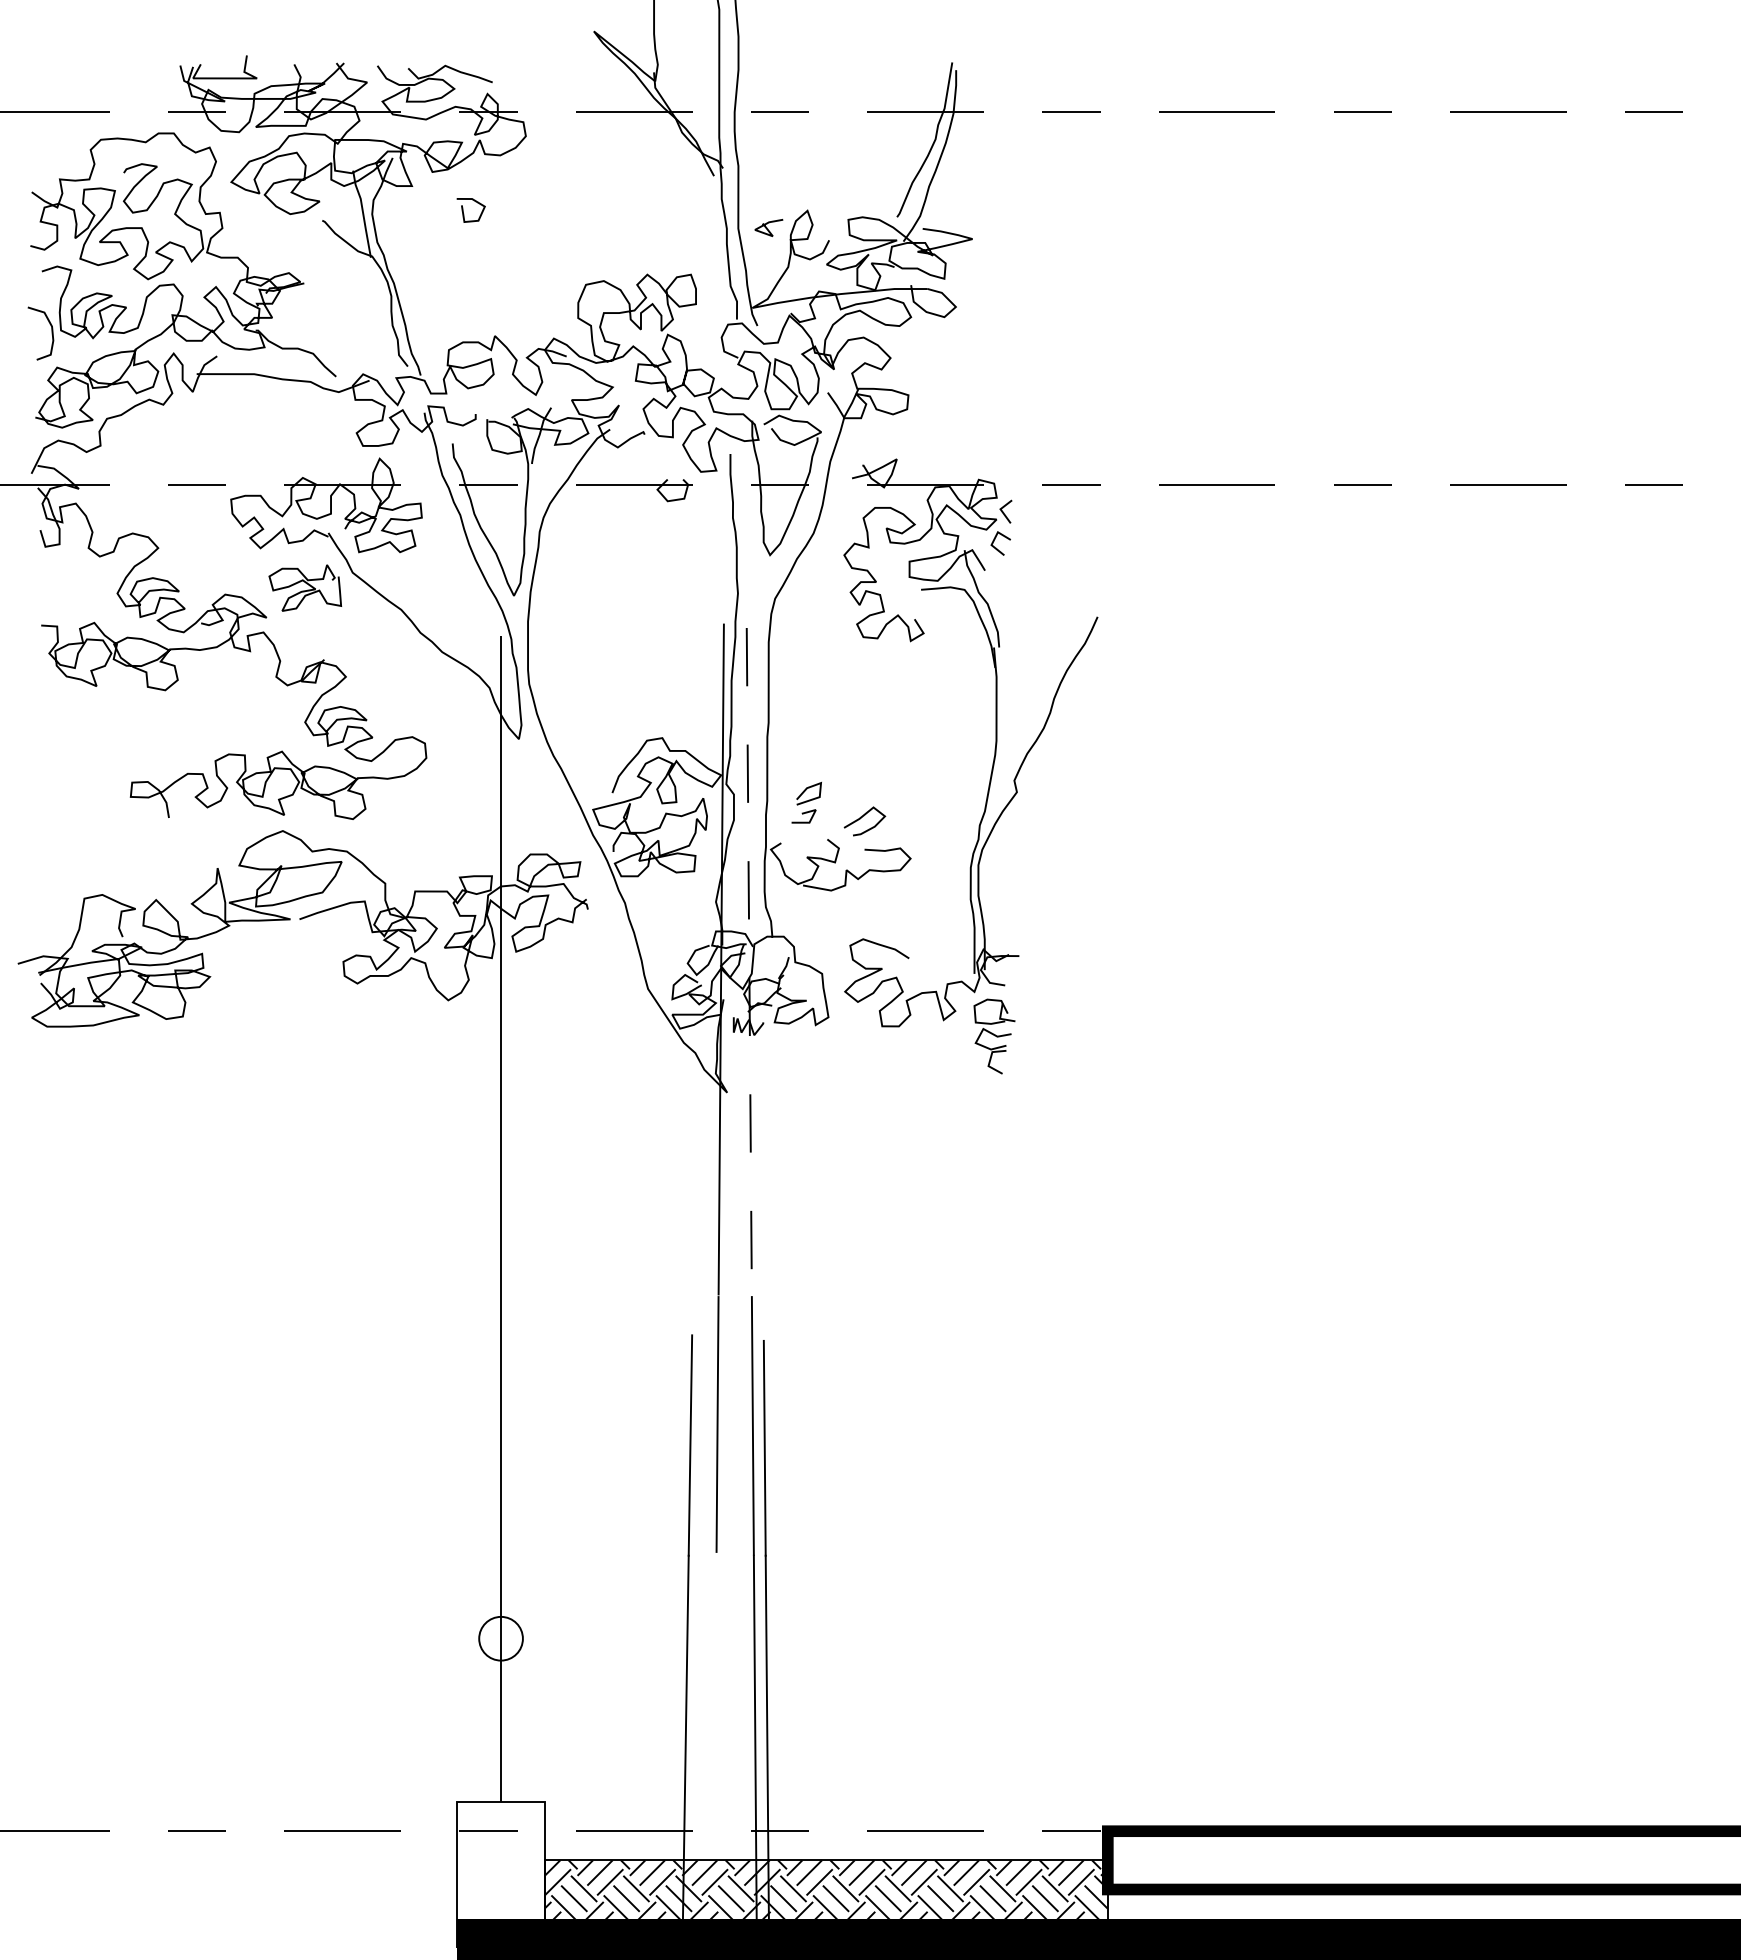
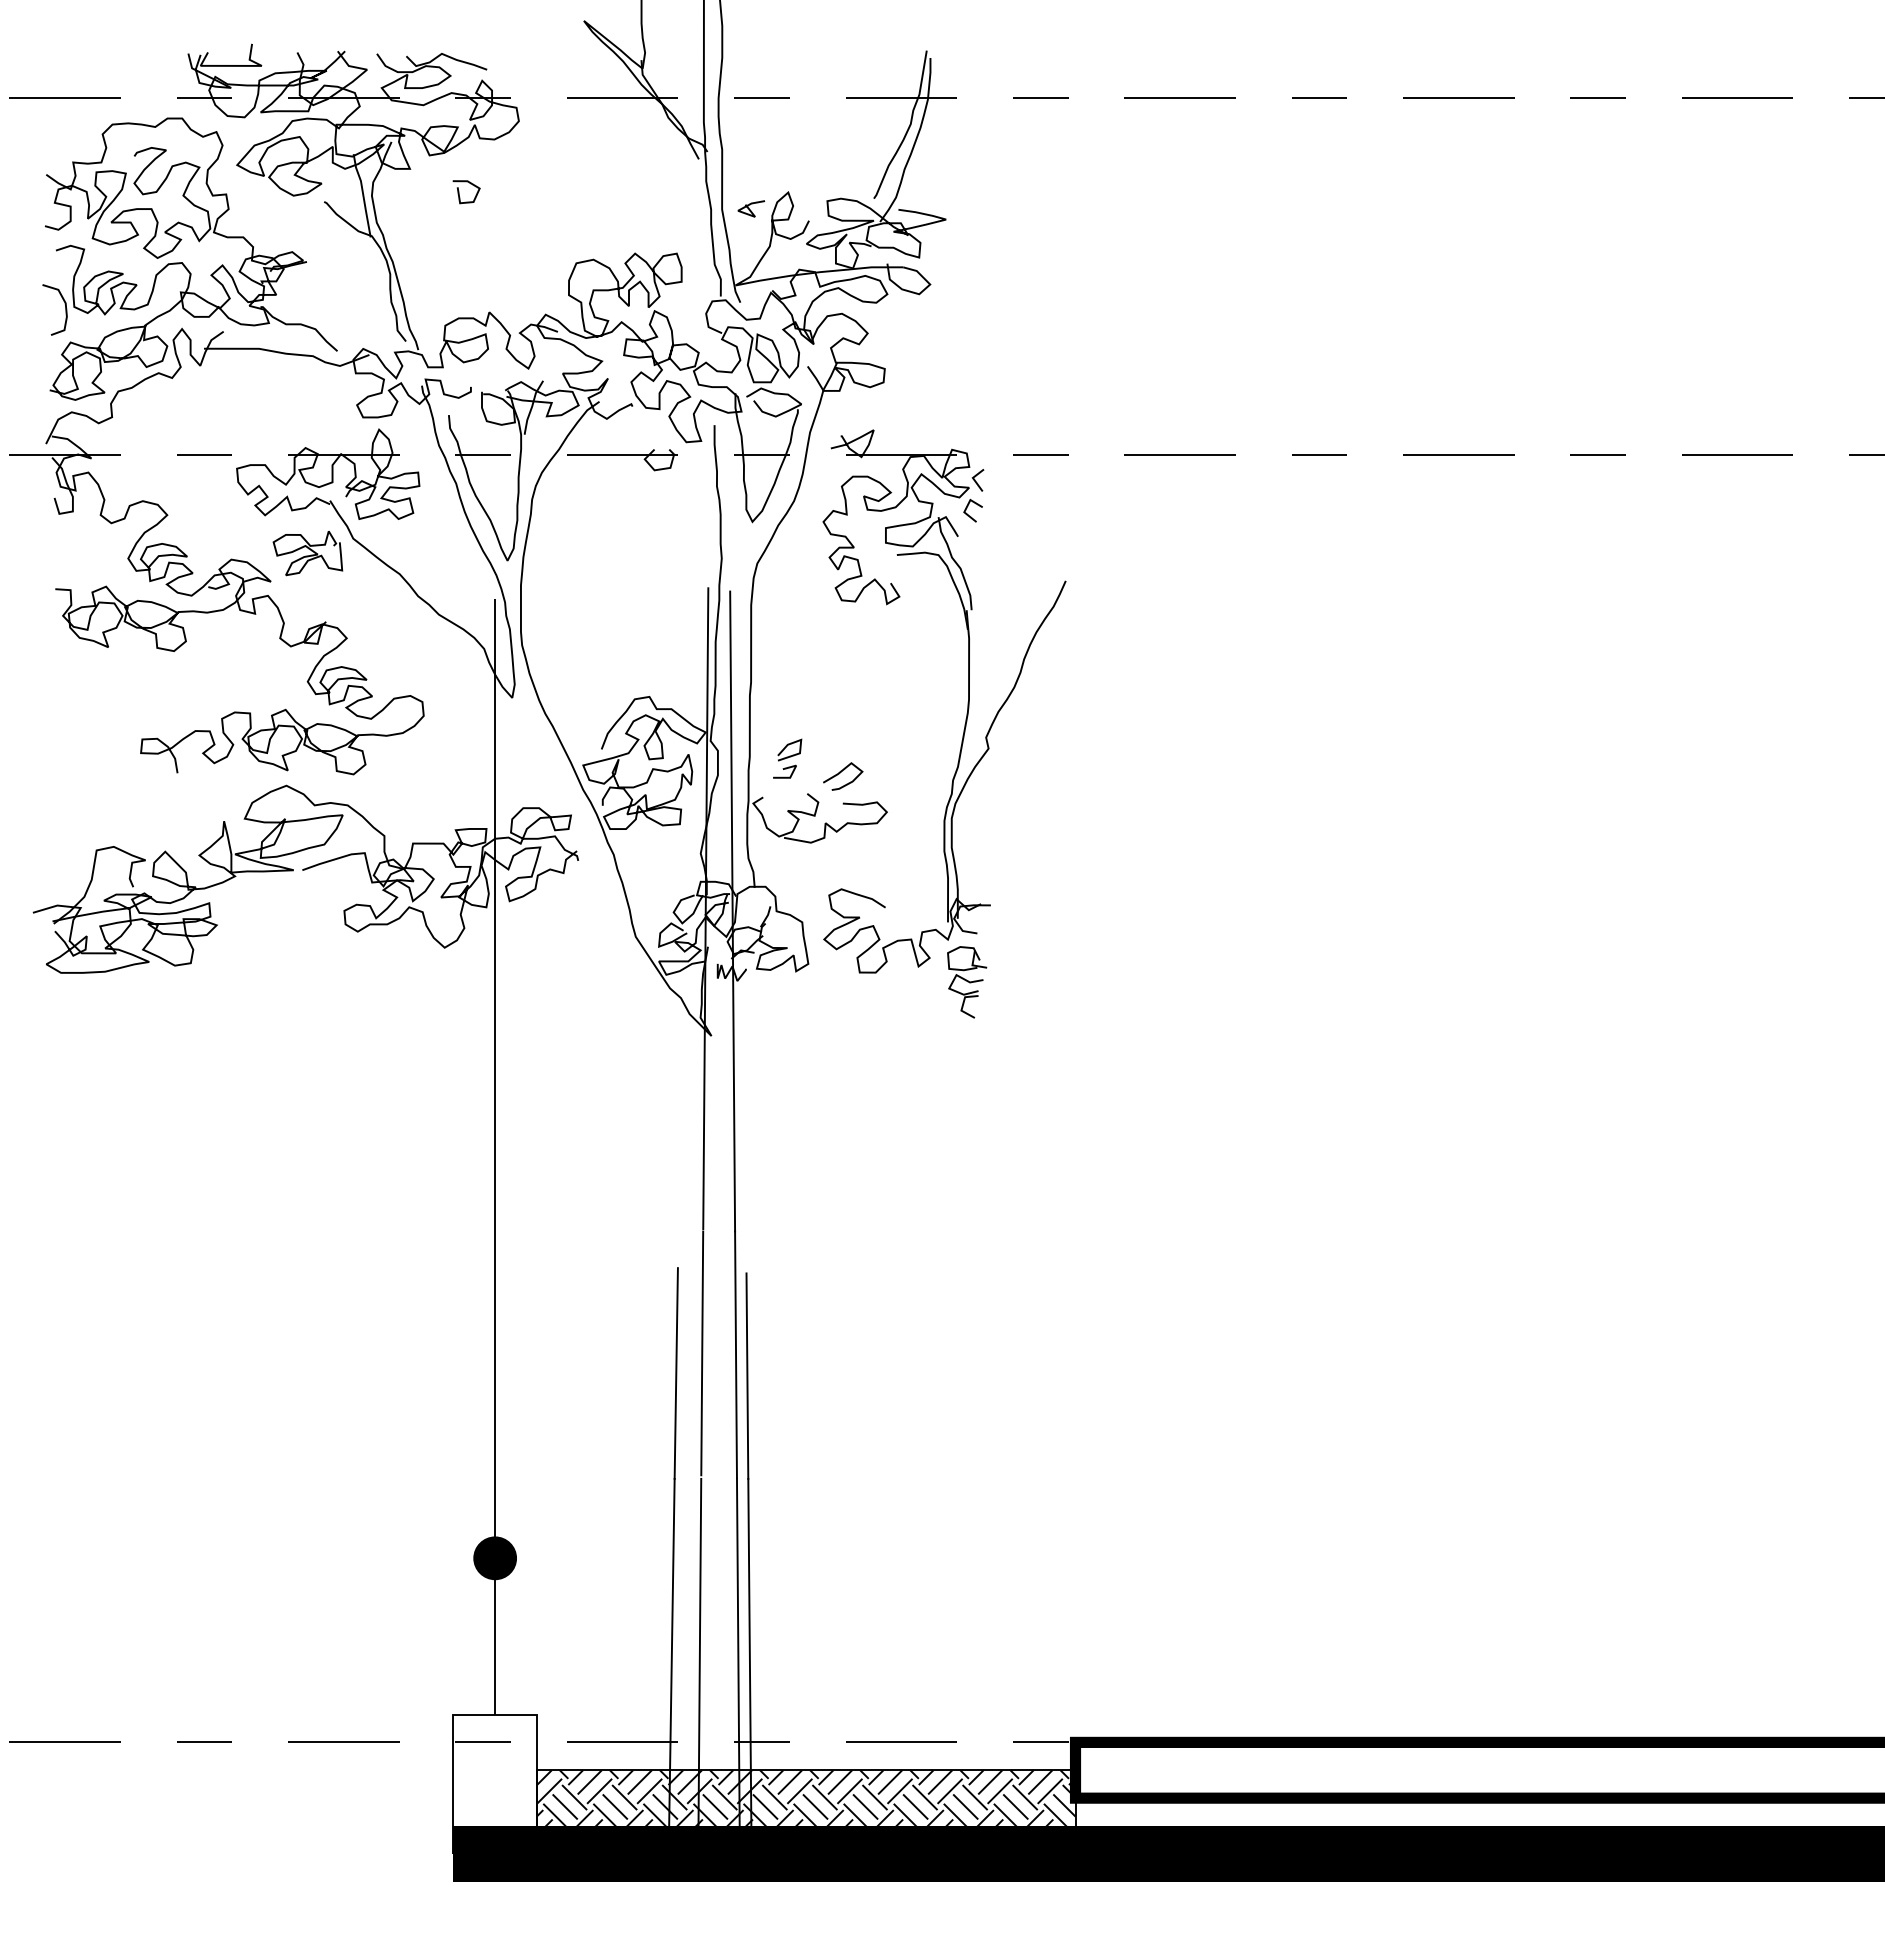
line: (749, 962) -> (732, 911), dashed -> solid
fill: (501, 1638) -> (495, 1558), added
line: (714, 1744) -> (699, 1659), added

